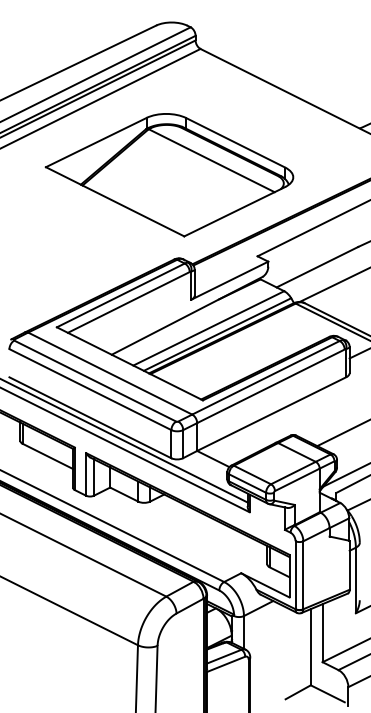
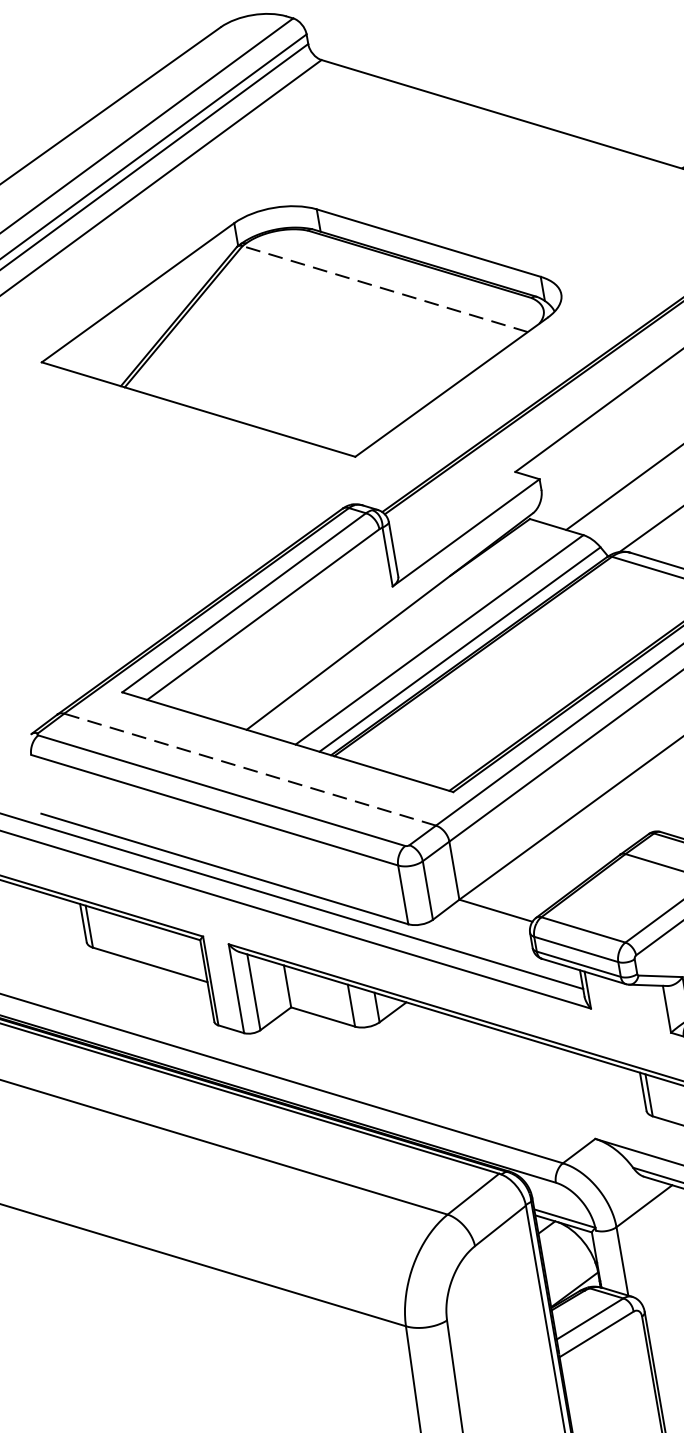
line: (211, 160) -> (384, 288), solid -> dashed
line: (110, 373) -> (250, 769), solid -> dashed

